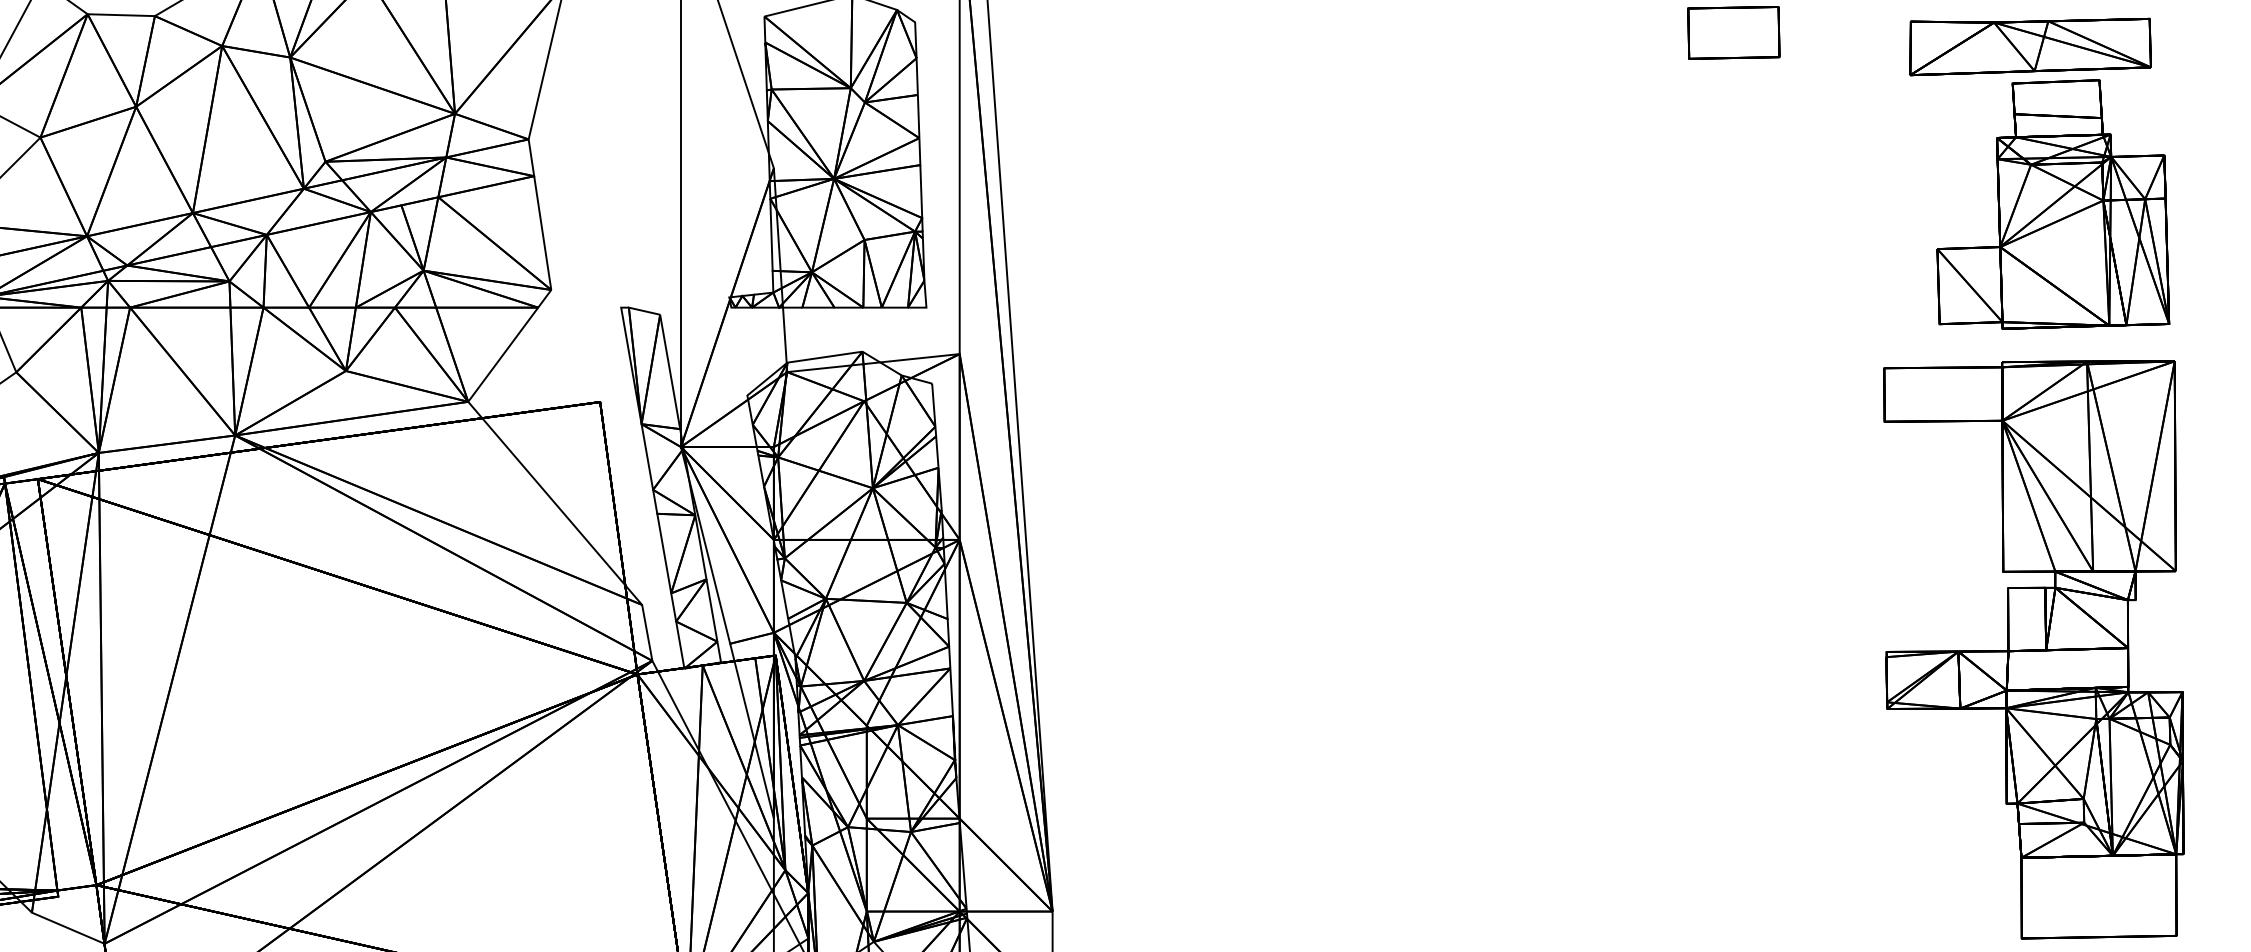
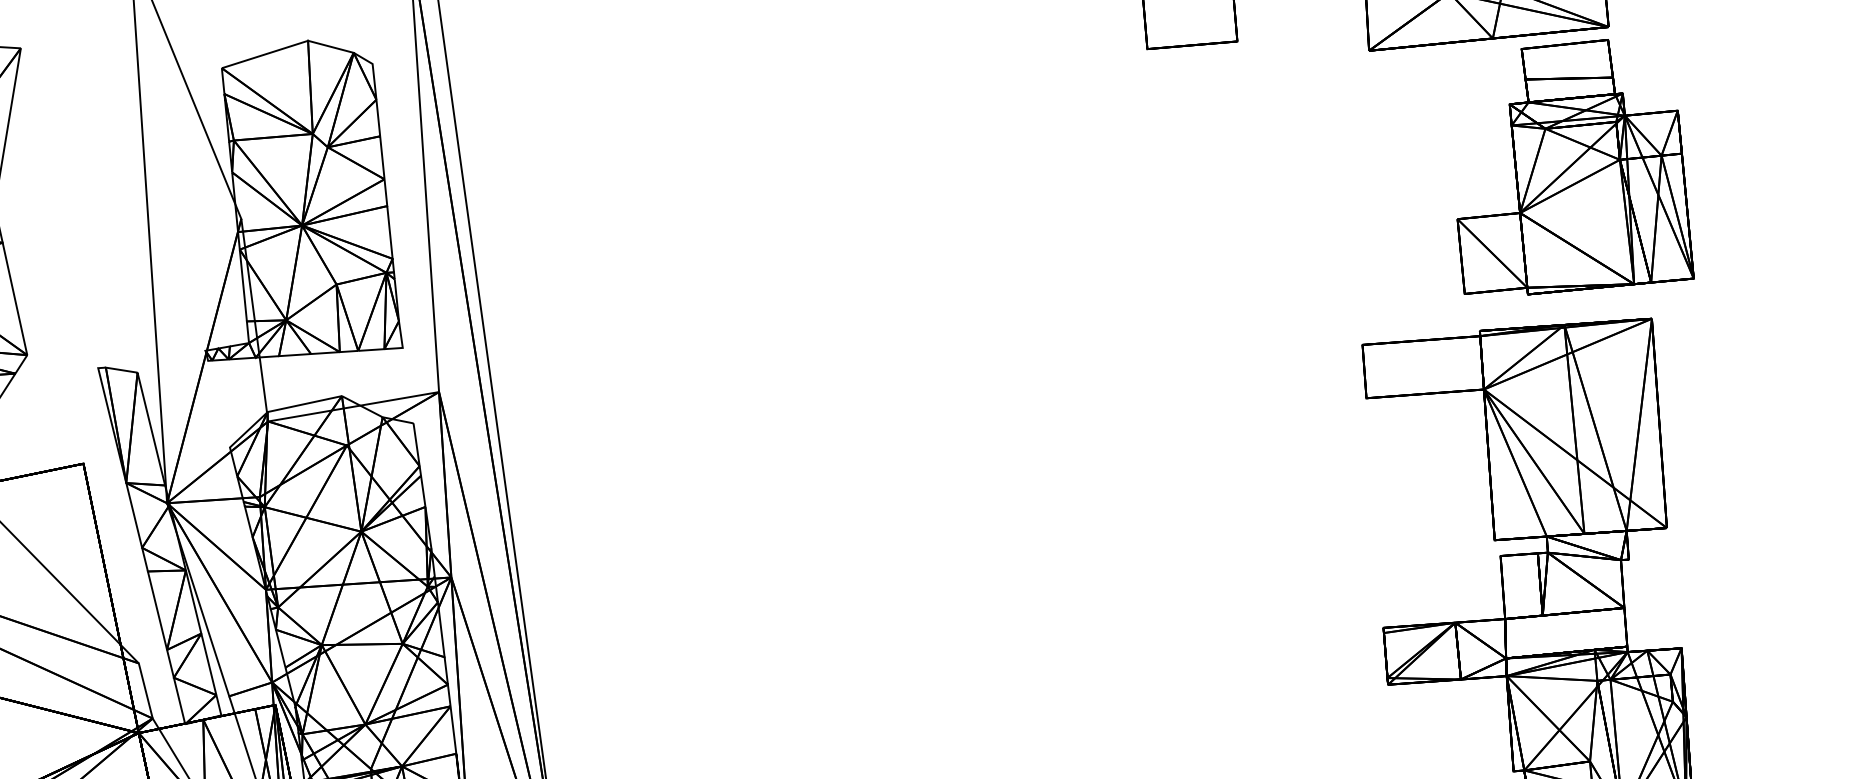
part: (2053, 204) -> (1570, 167), moved

